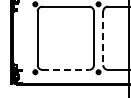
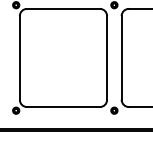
line: (103, 38) -> (122, 58), dashed -> solid
line: (66, 69) -> (64, 106), dashed -> solid

